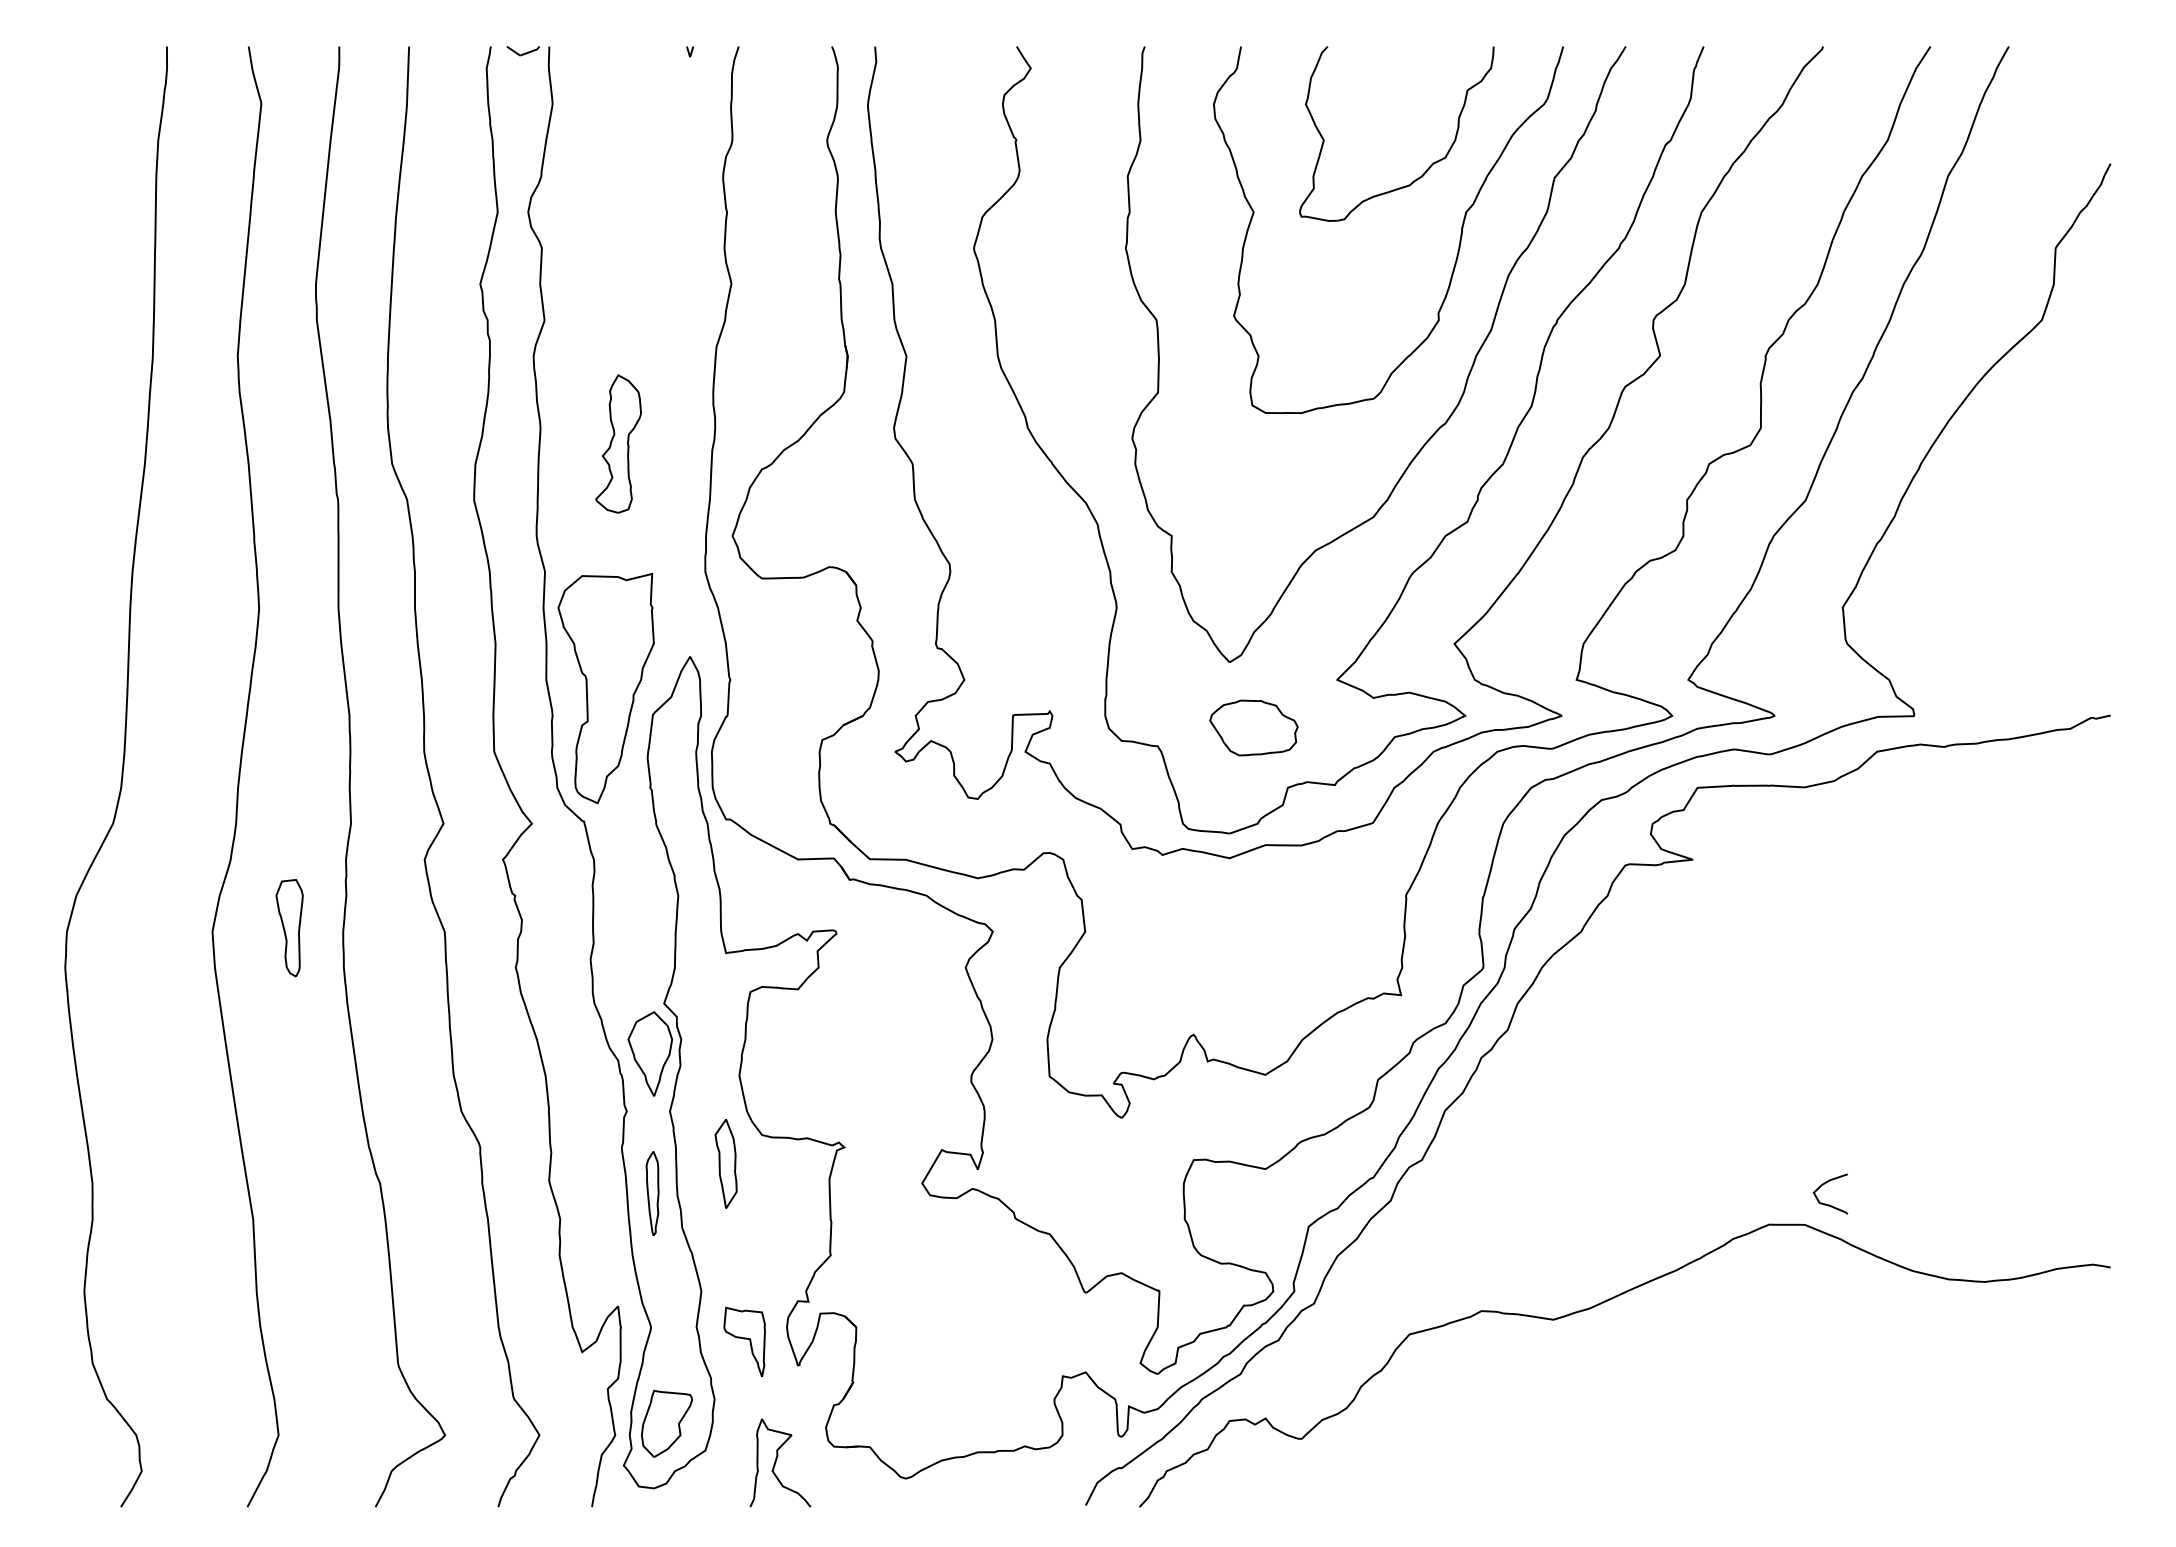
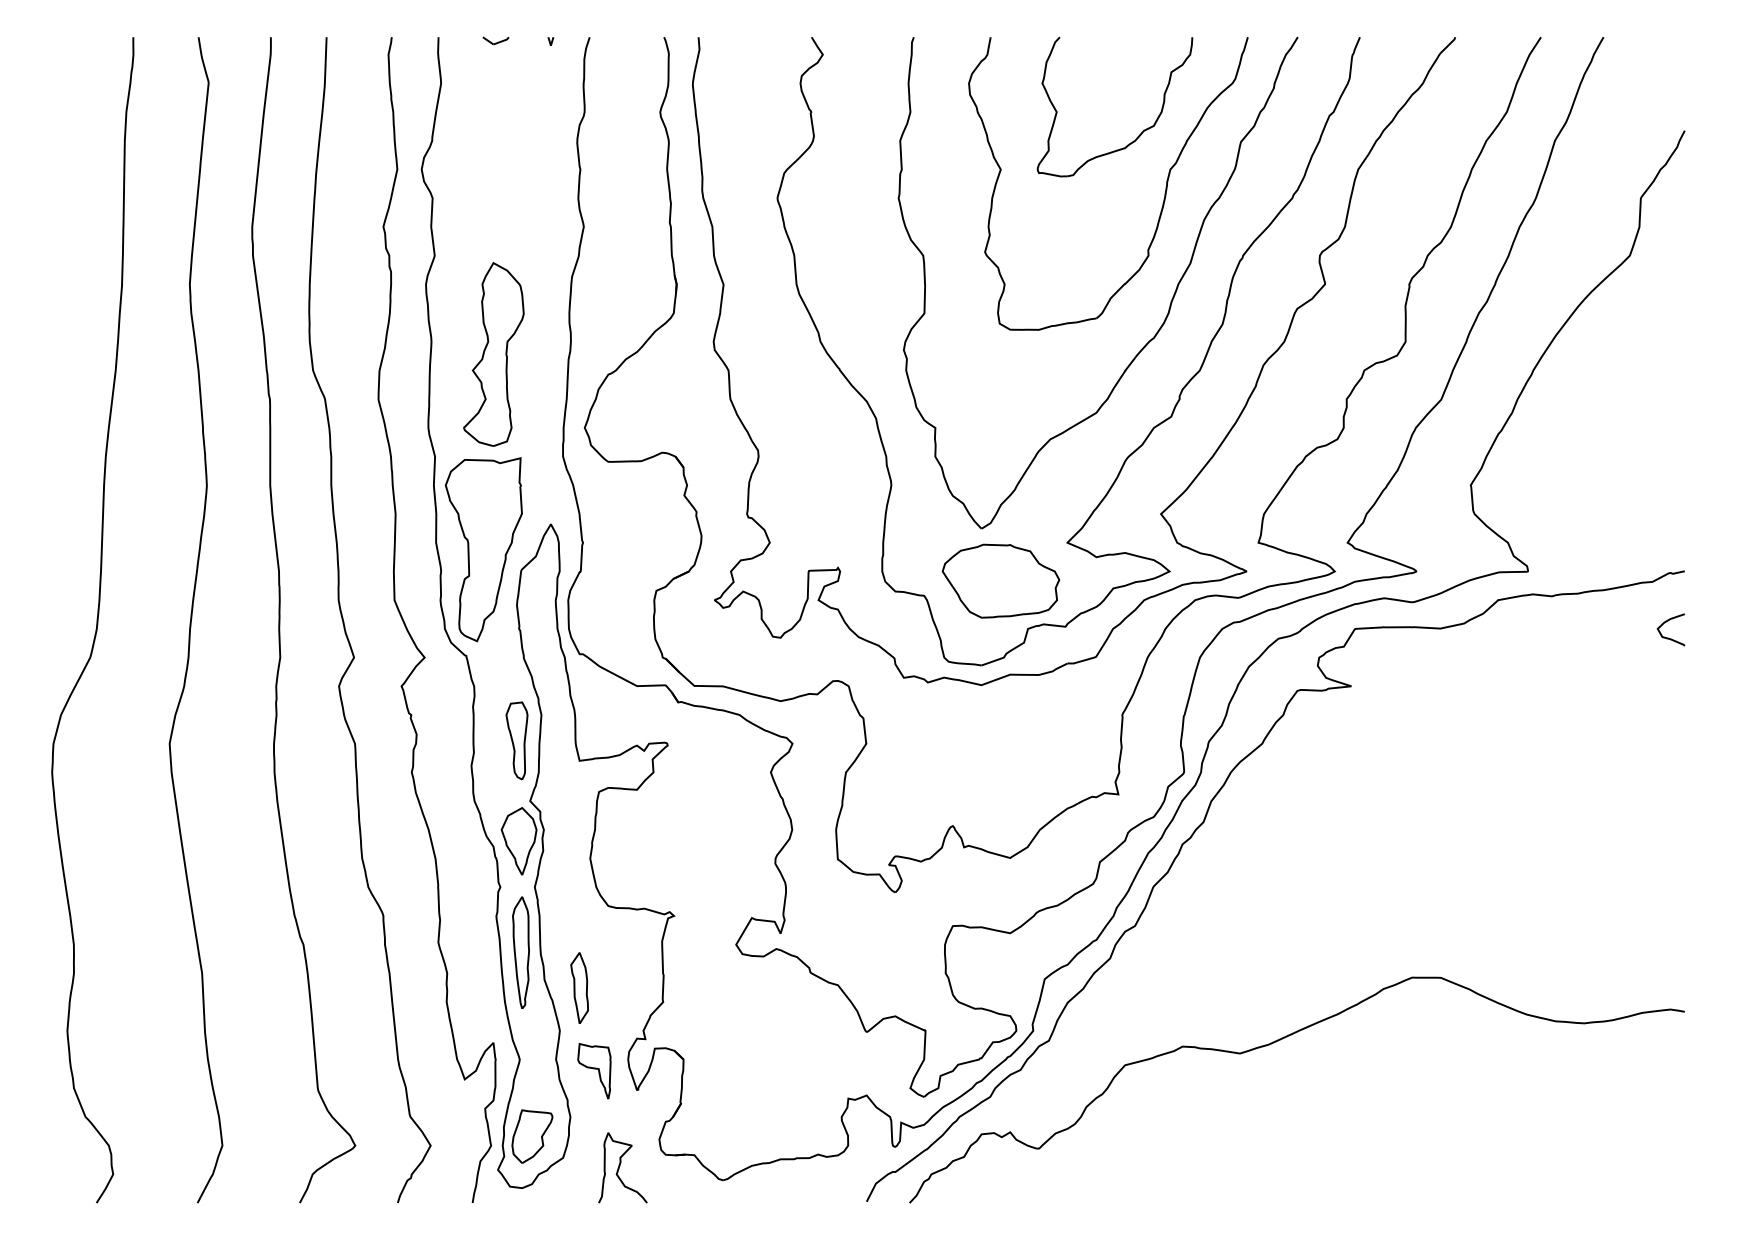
part: (522, 51) -> (495, 41), moved
part: (618, 443) -> (493, 354), size x1.67
part: (1253, 727) -> (1000, 580), size x1.67
part: (289, 928) -> (516, 741), moved
part: (725, 1163) -> (579, 987), moved
curve: (1823, 1185) -> (1665, 623), moved
part: (652, 1193) -> (520, 952), size x1.67

